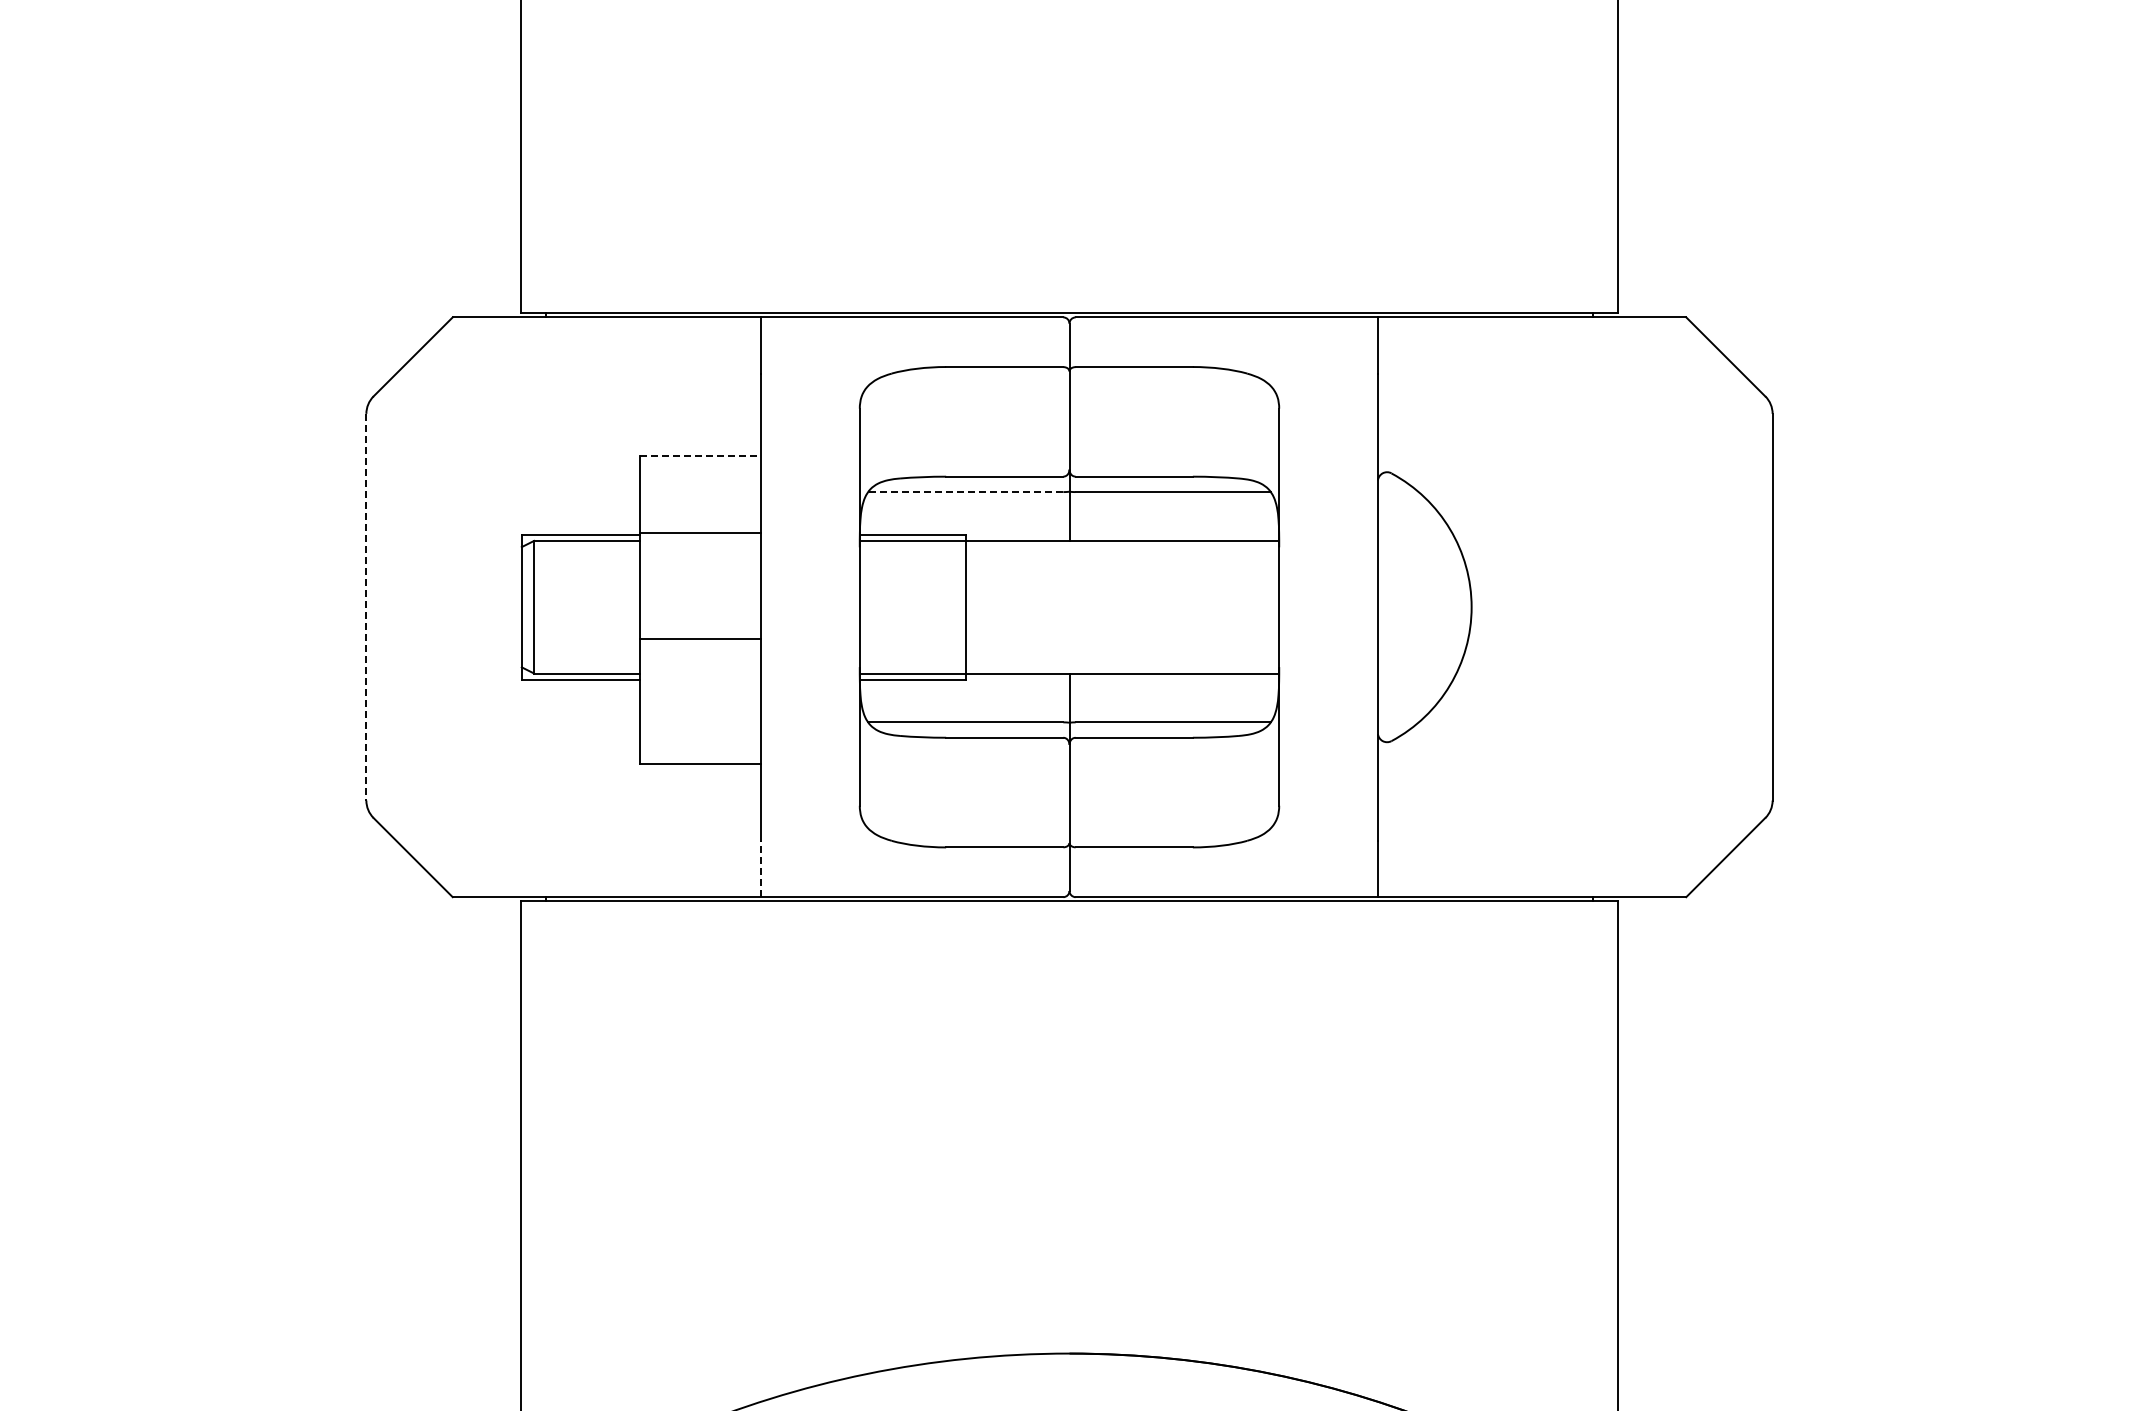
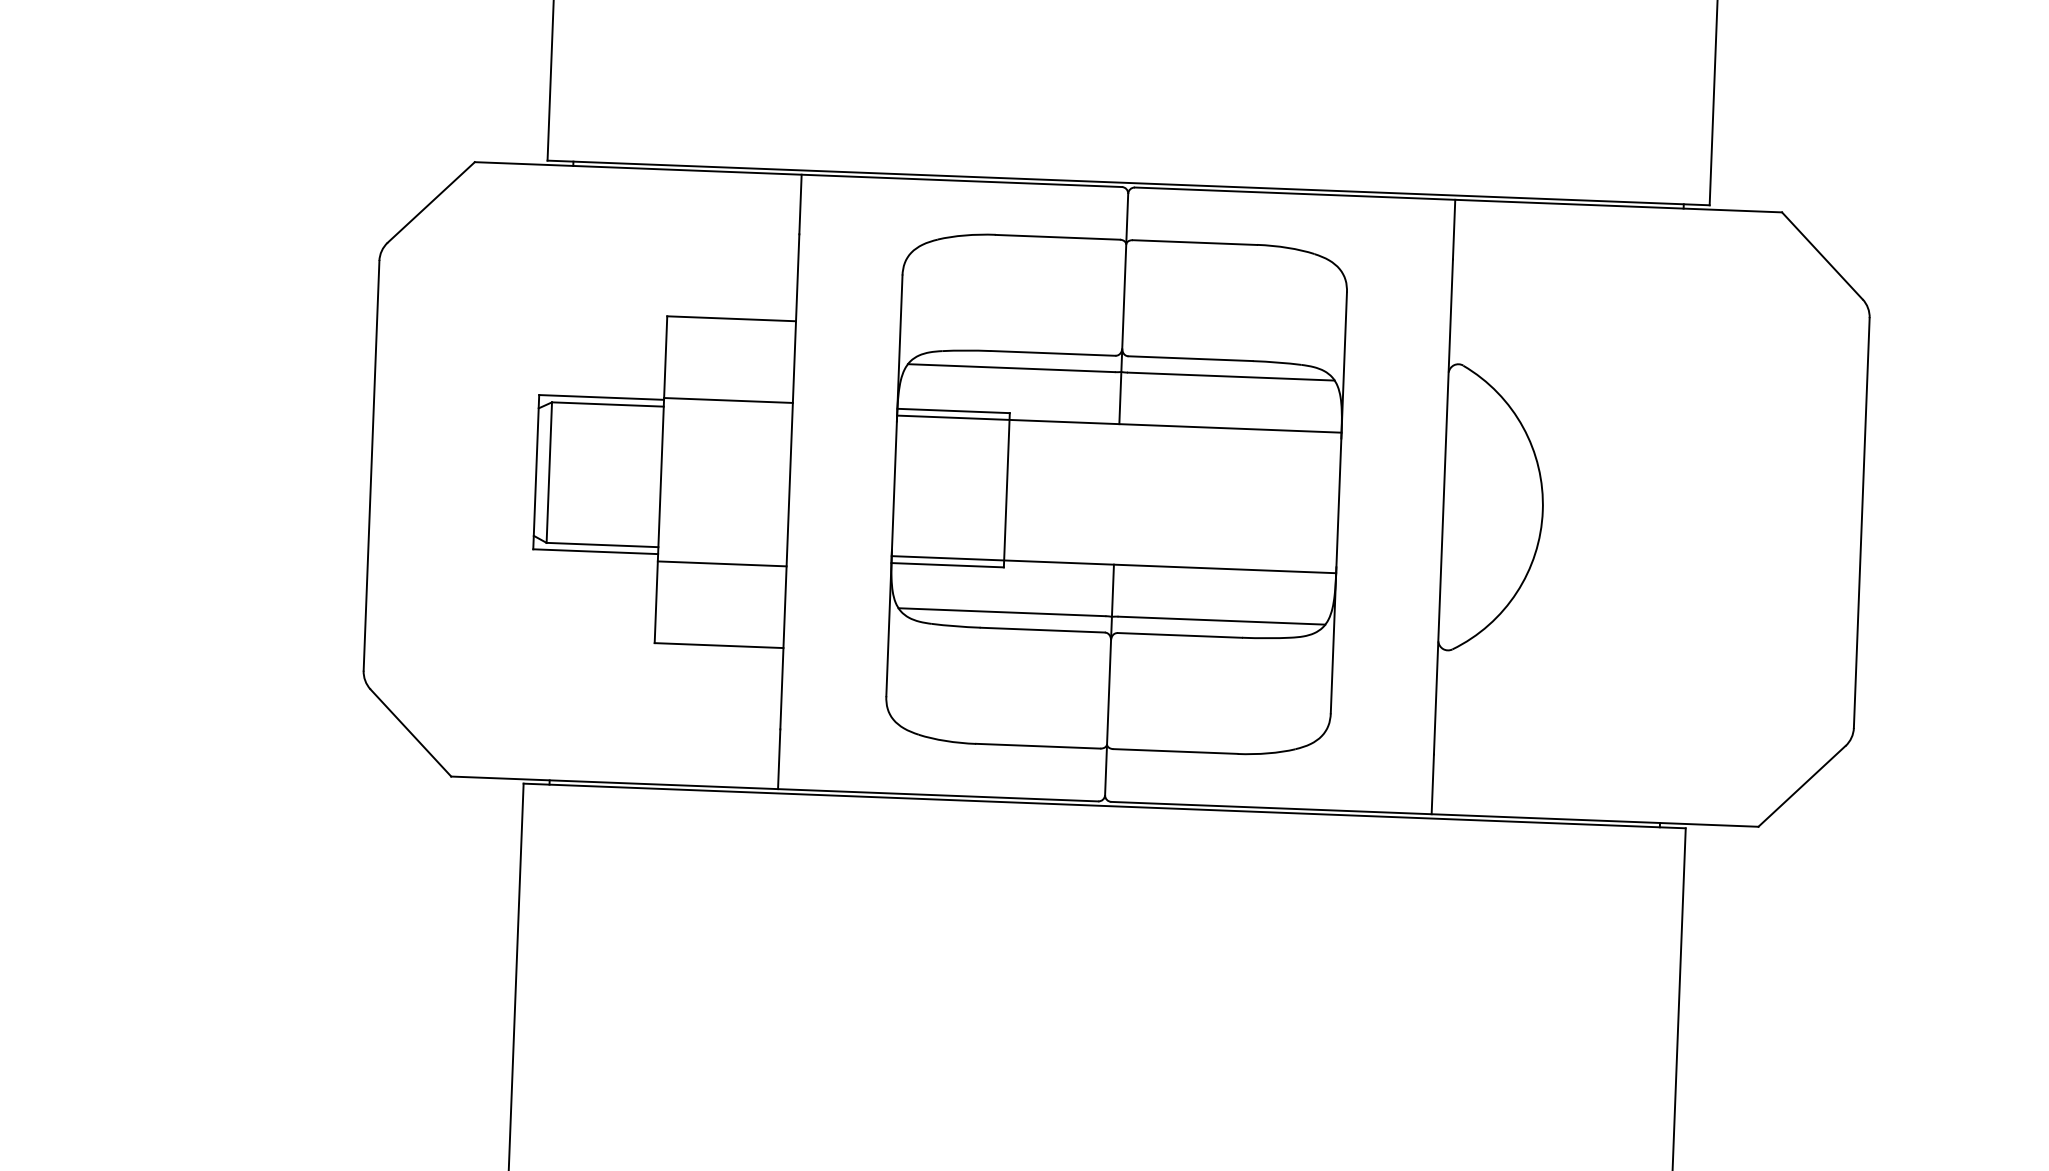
line: (700, 455) -> (731, 318), dashed -> solid
line: (965, 492) -> (1011, 368), dashed -> solid
line: (366, 607) -> (371, 466), dashed -> solid
line: (700, 638) -> (722, 563), moved
line: (761, 868) -> (779, 758), dashed -> solid

